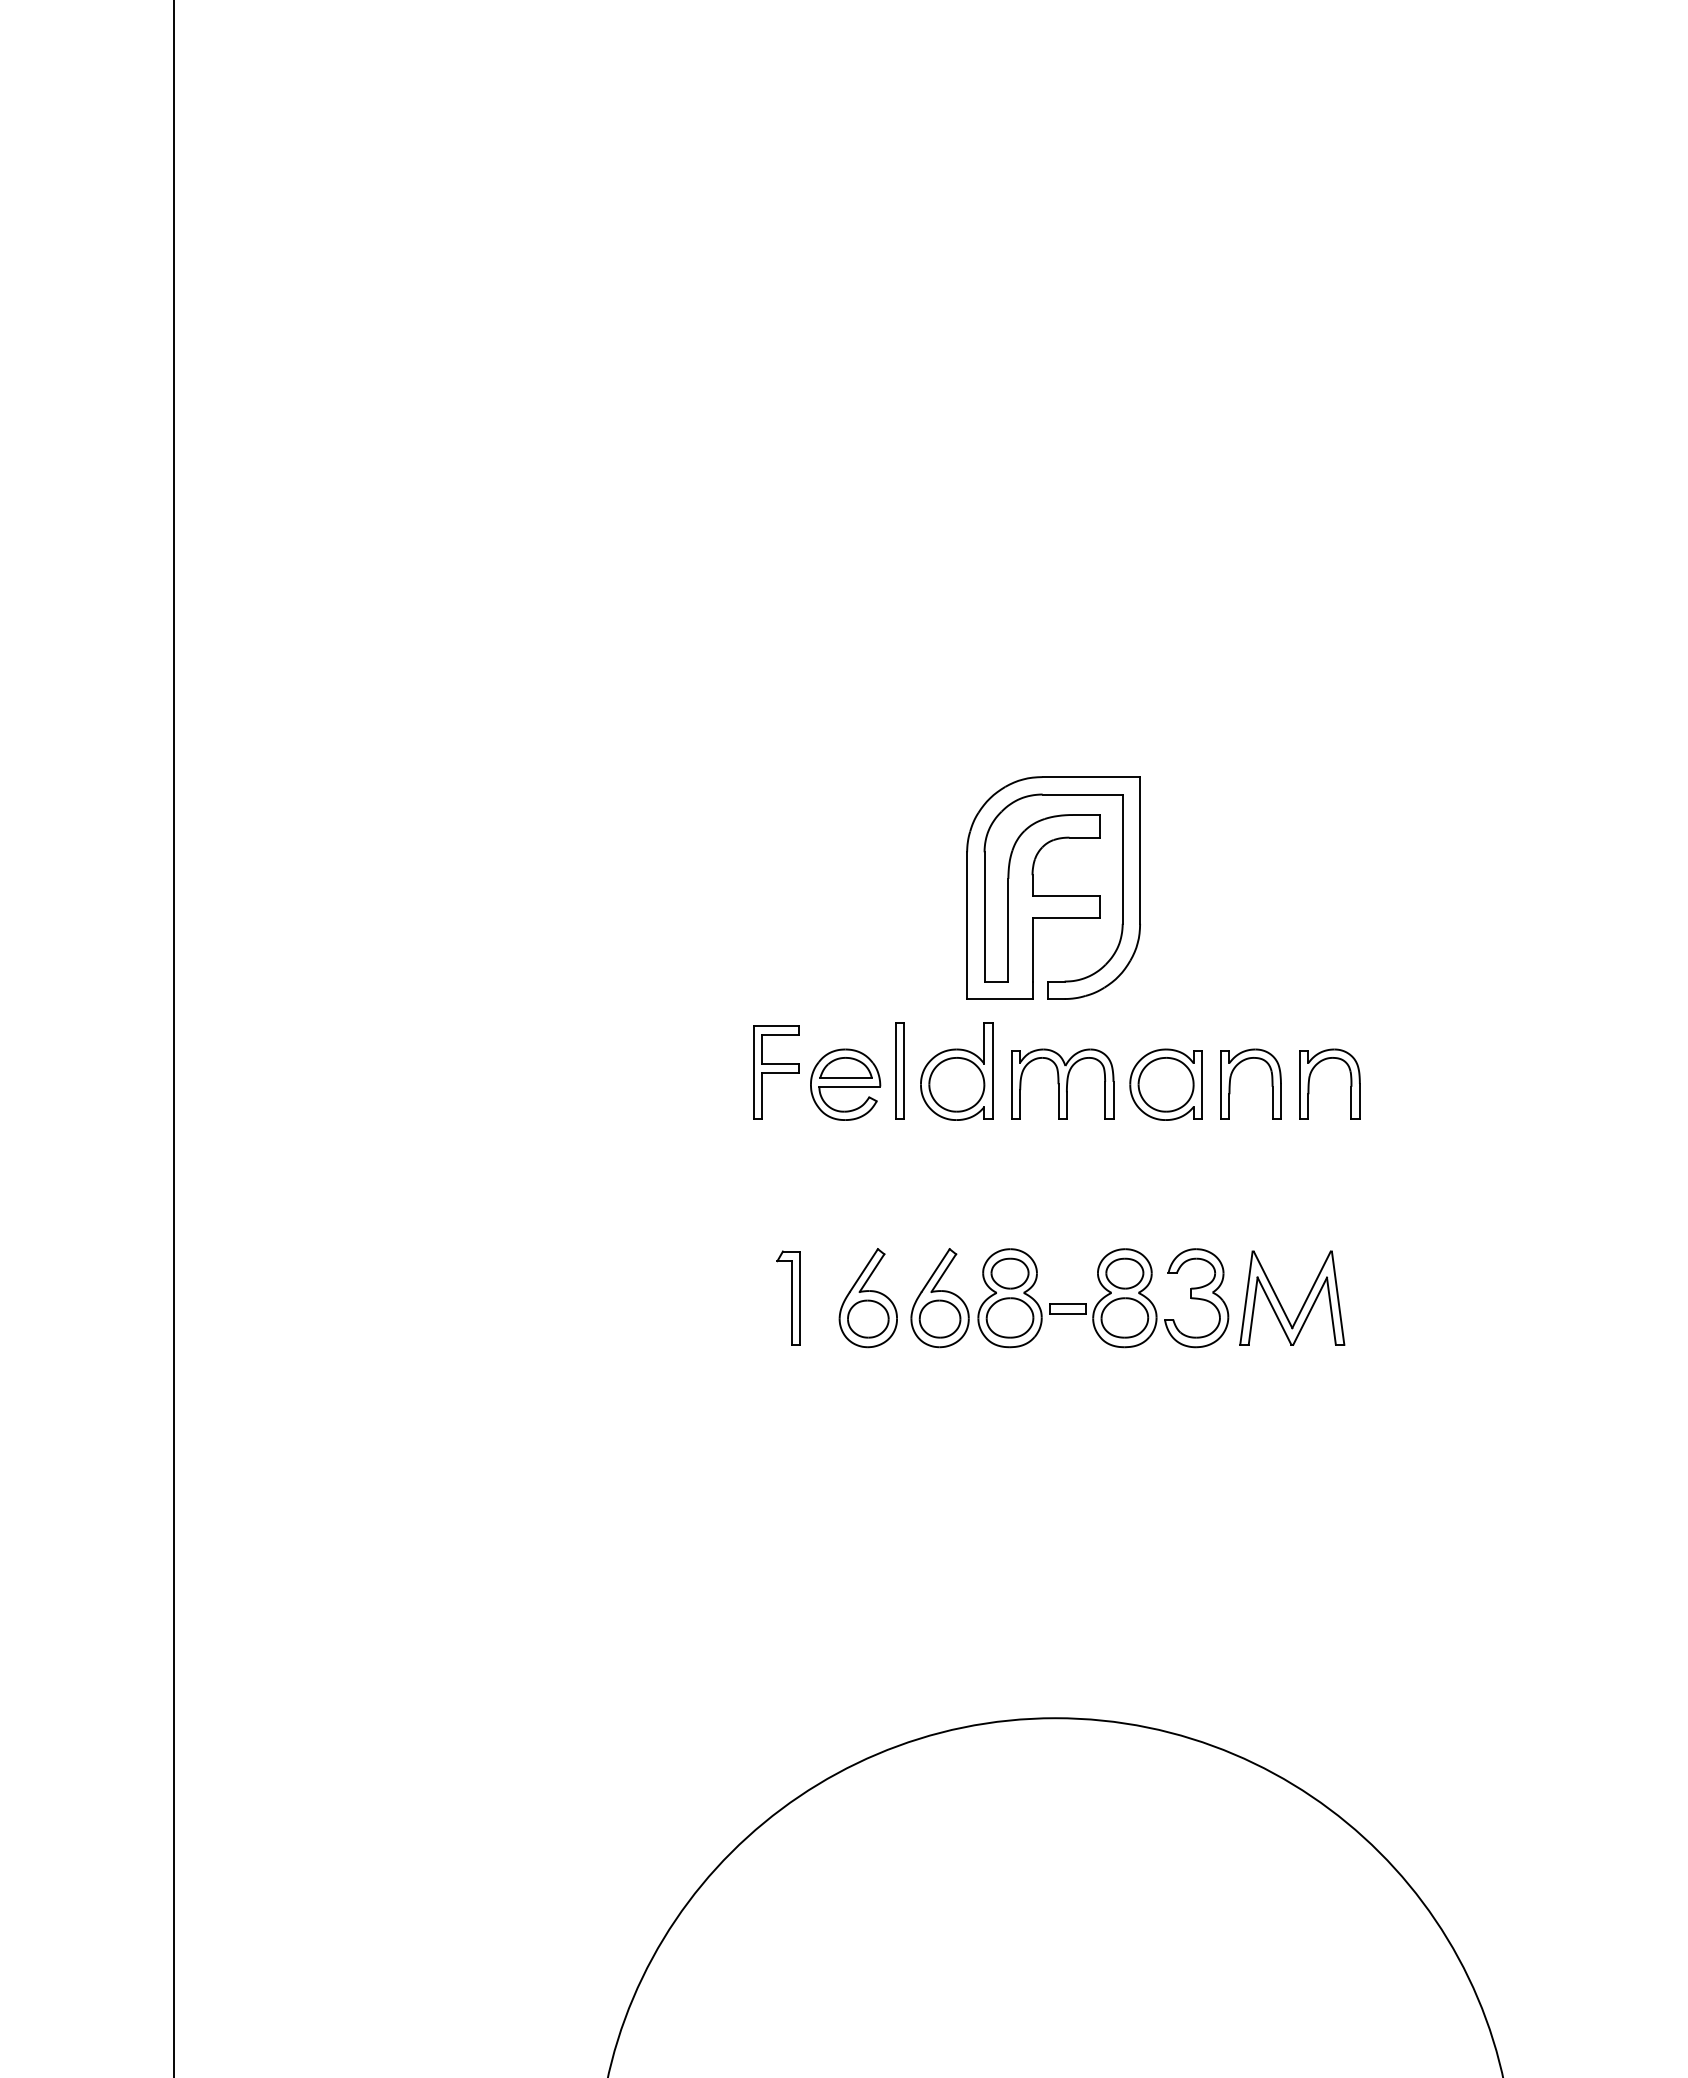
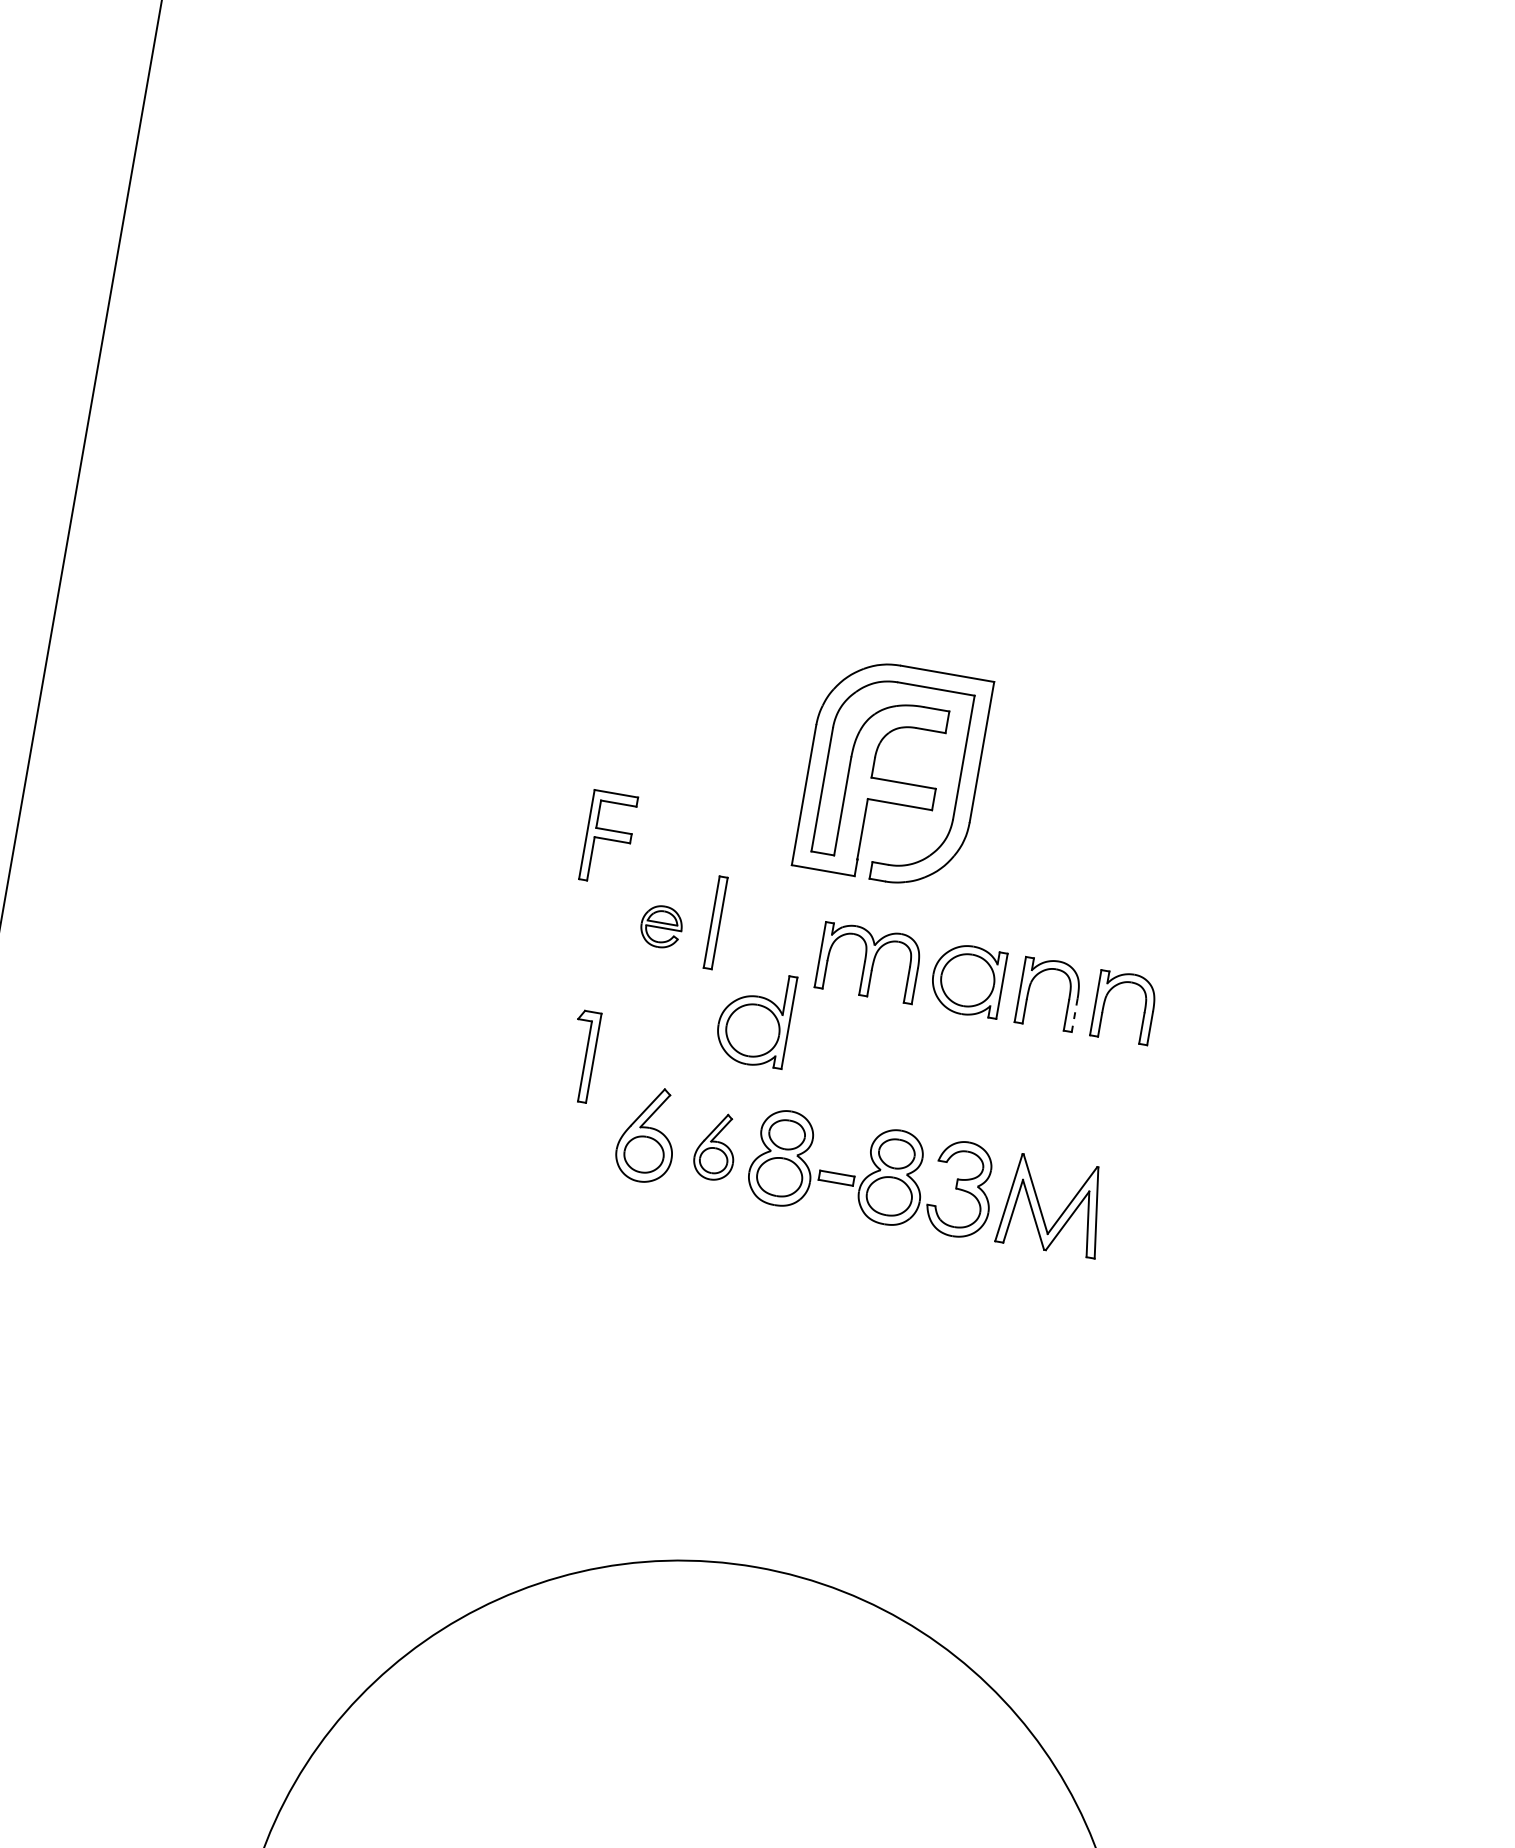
part: (956, 1071) -> (754, 1017), moved
part: (776, 1072) -> (608, 838), moved
part: (845, 1084) -> (661, 926), size x0.6
line: (1280, 1101) -> (1074, 1015), solid -> dashed
part: (788, 1297) -> (582, 1055), moved
part: (939, 1298) -> (715, 1146), size x0.7

